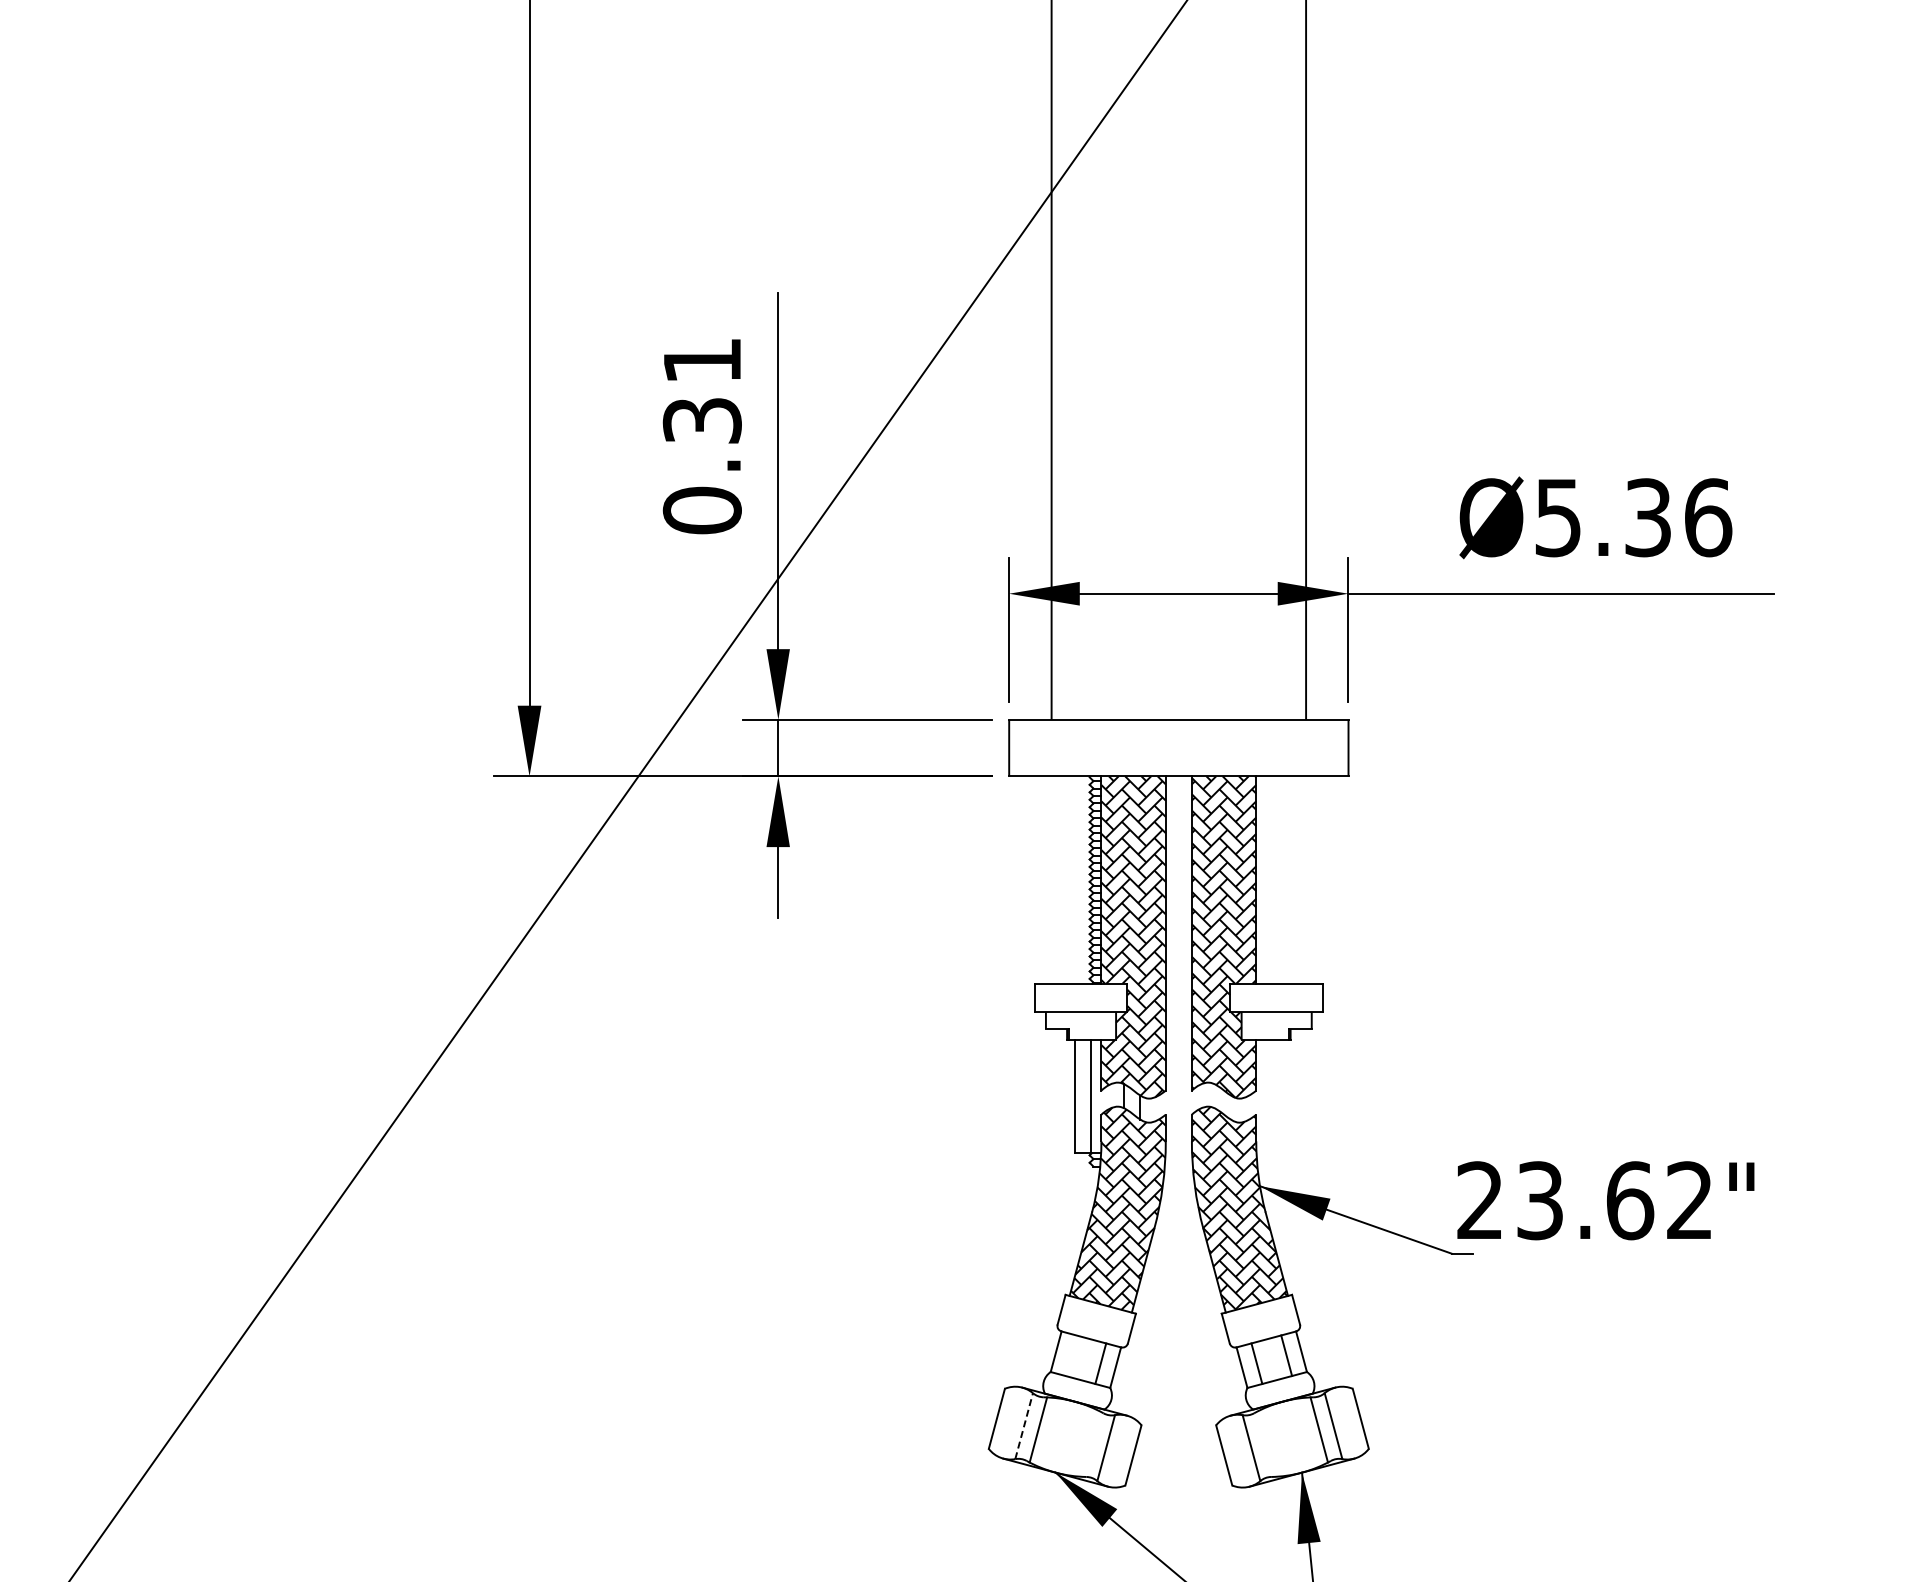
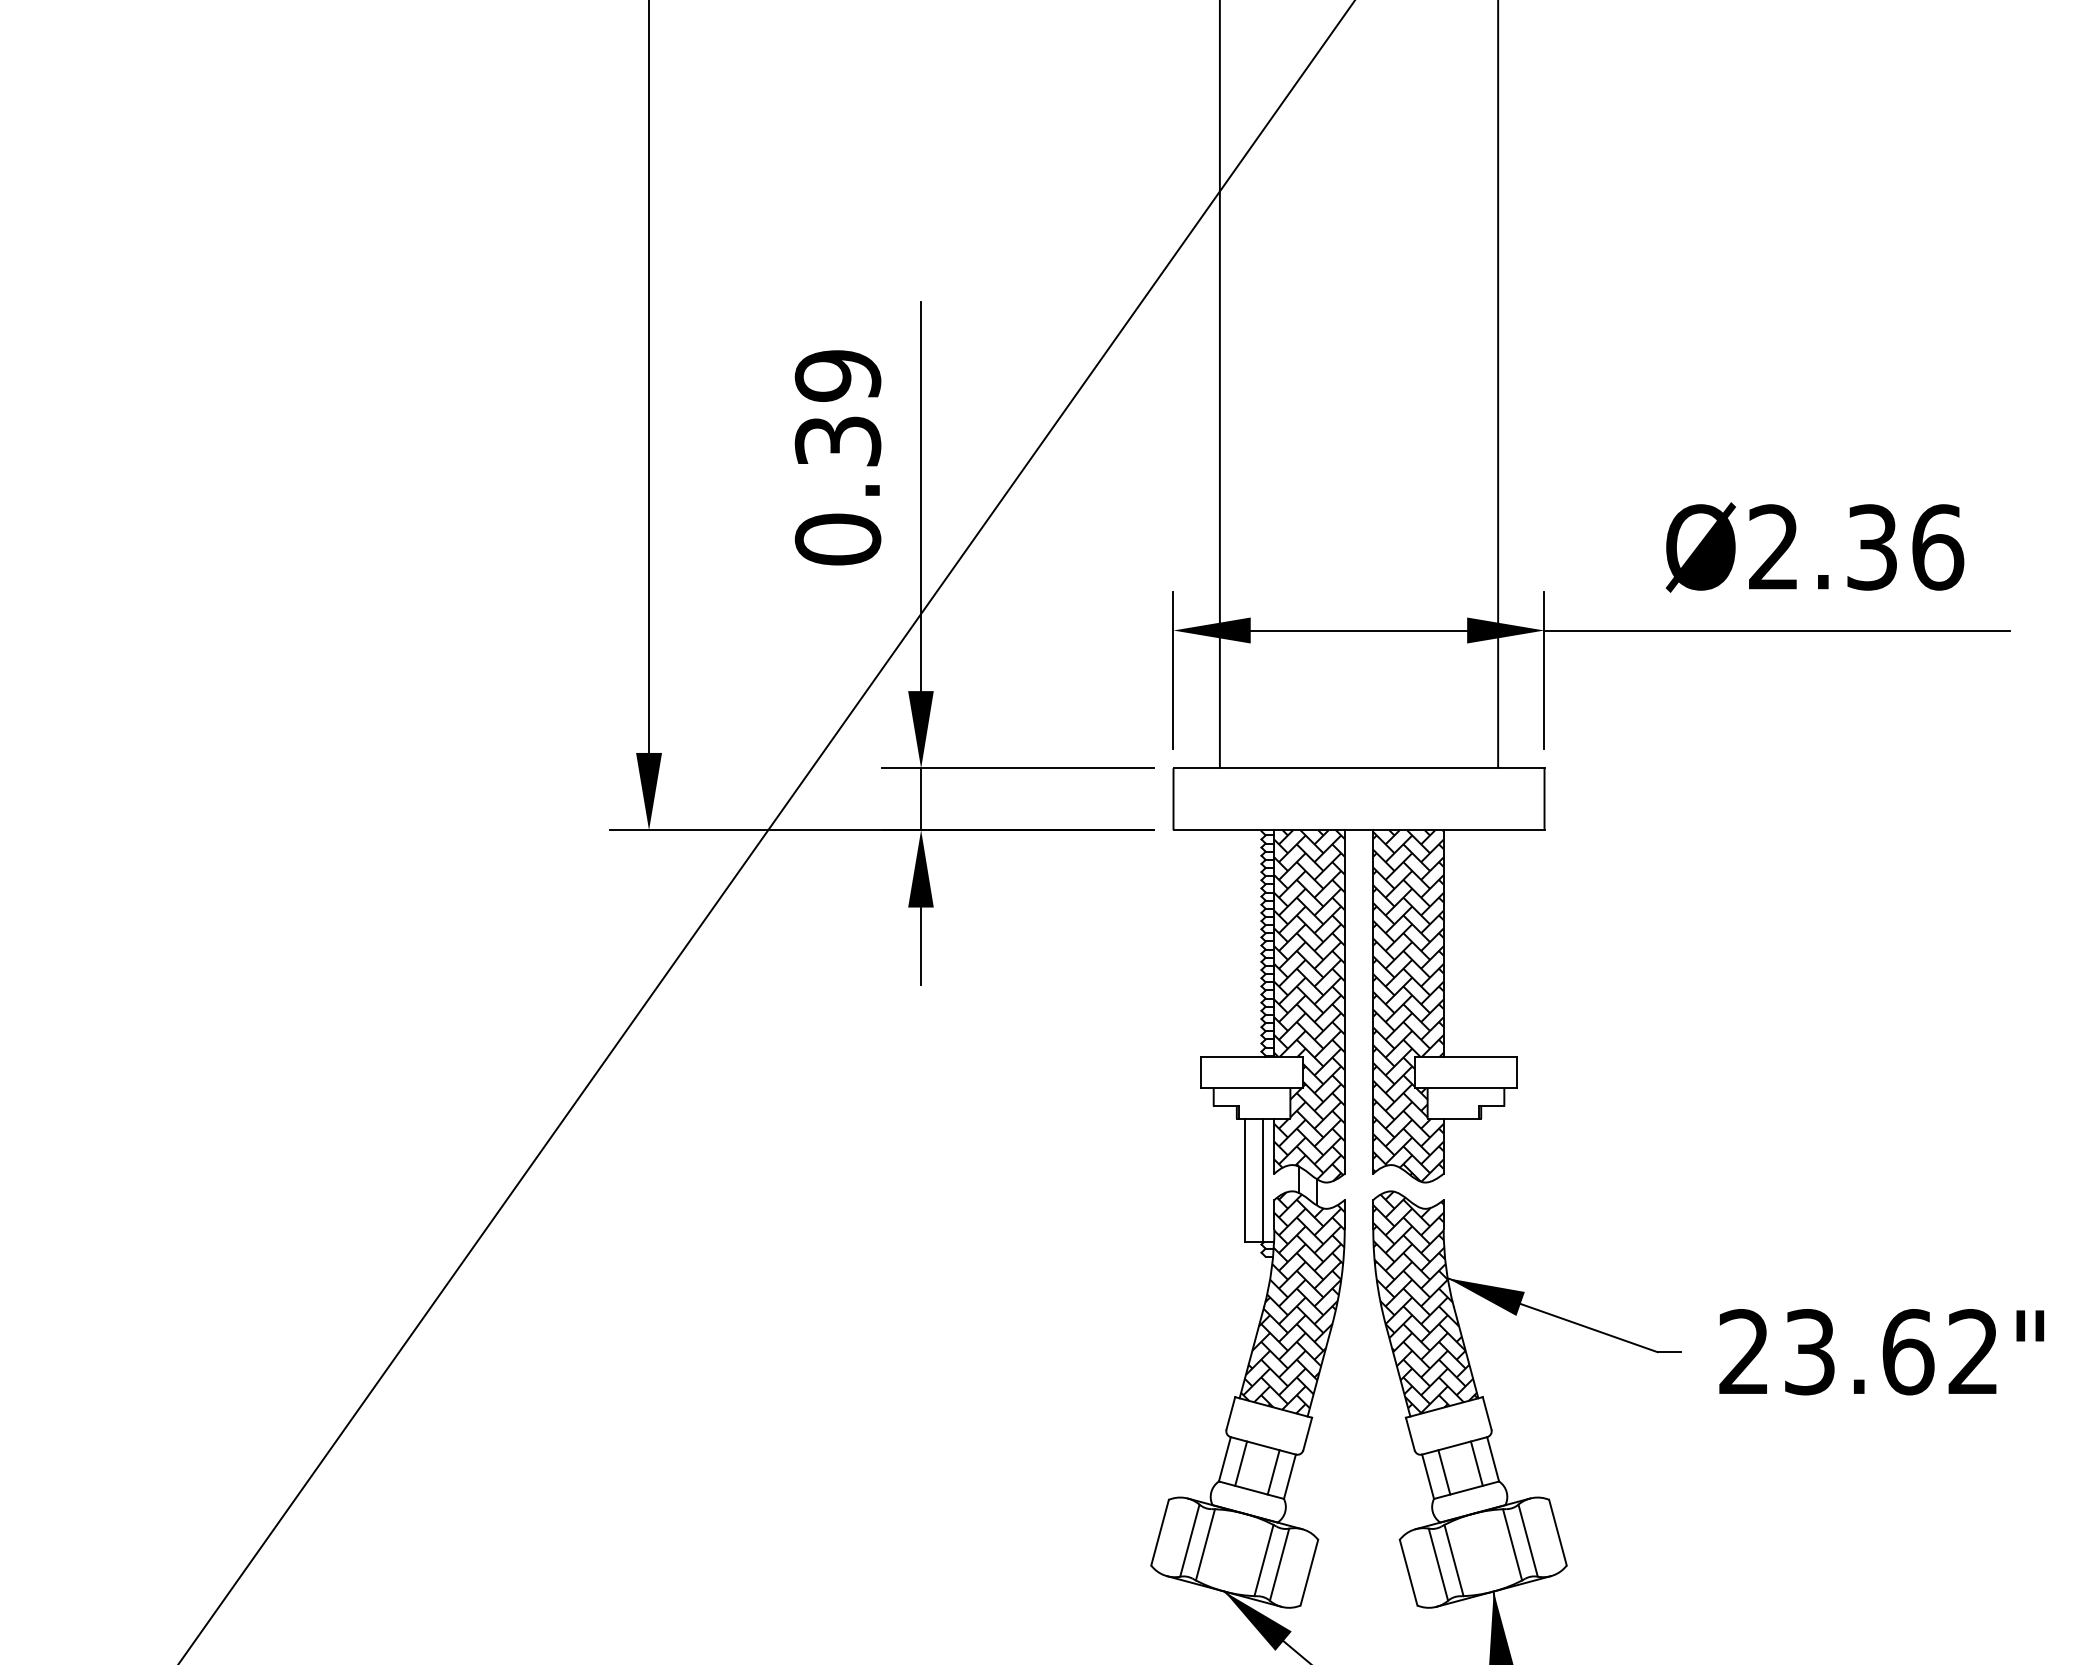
text: (701, 360) -> (837, 375), 0.31 -> 0.39
text: (1557, 517) -> (1773, 547), Ø5.36 -> Ø2.36
text: (1605, 1200) -> (1881, 1351), moved
line: (1070, 1355) -> (1240, 1463), added
line: (1024, 1425) -> (1190, 1539), dashed -> solid
line: (1091, 1443) -> (1263, 1559), added
line: (1265, 1443) -> (1453, 1559), added

